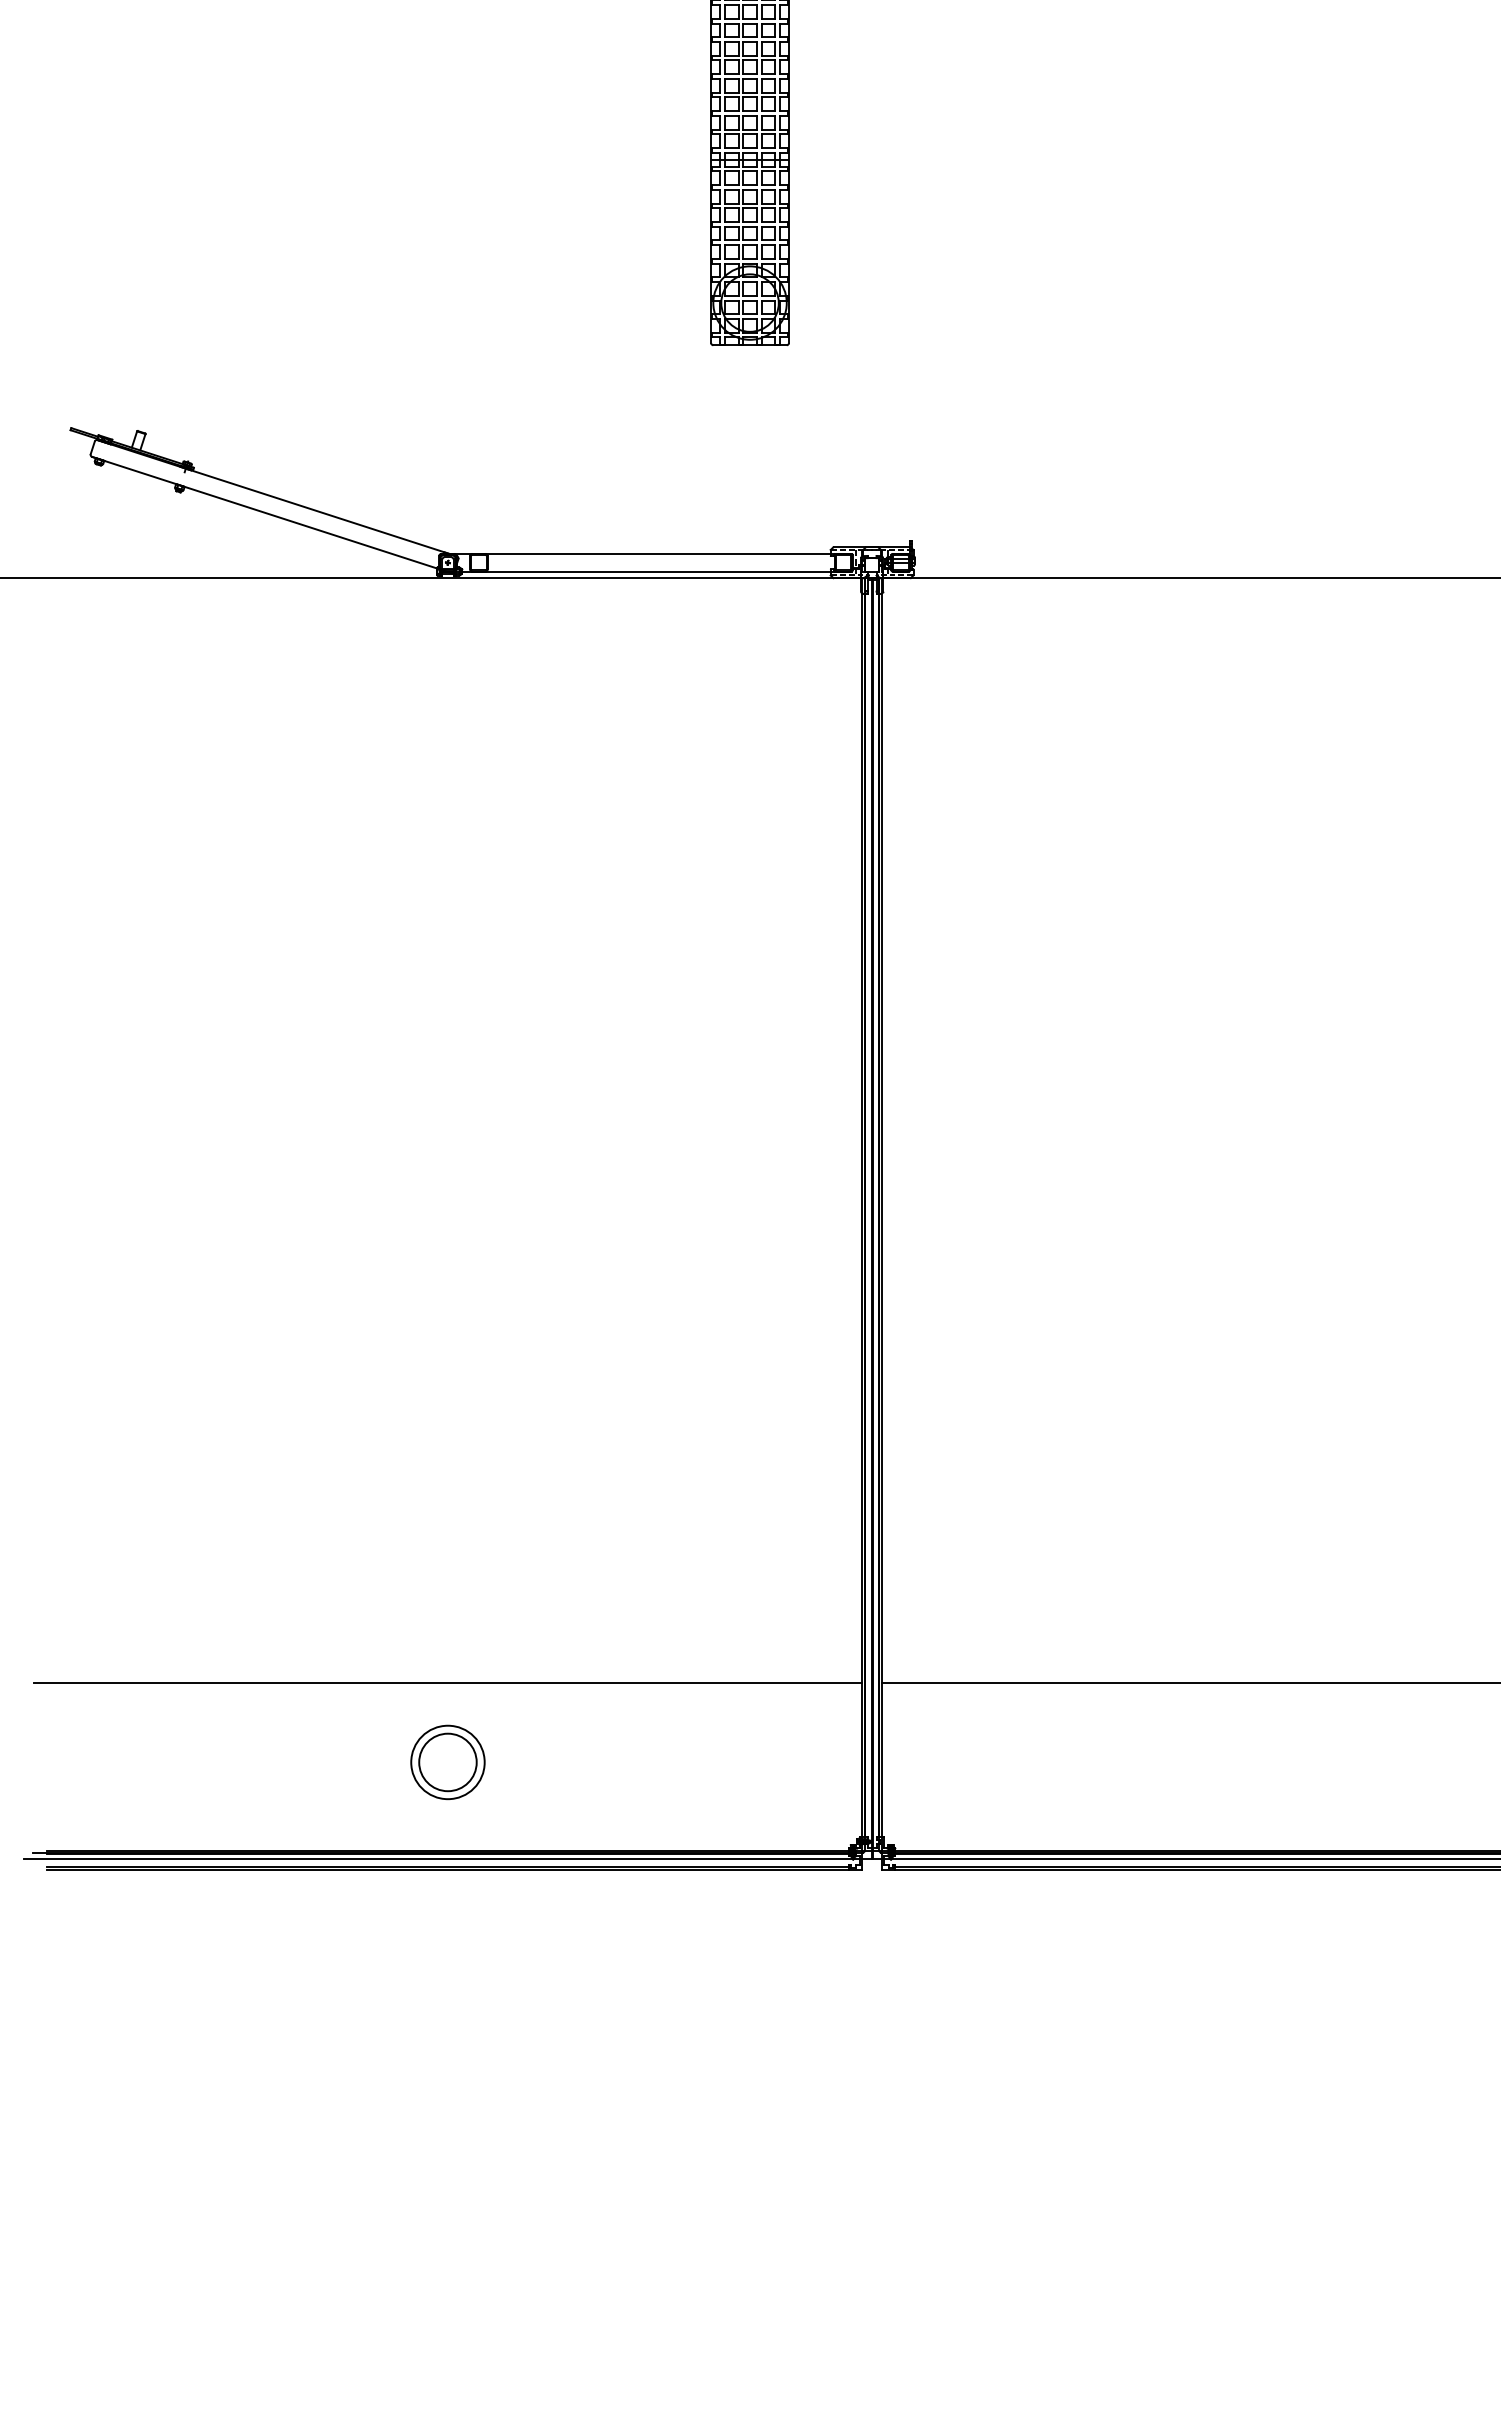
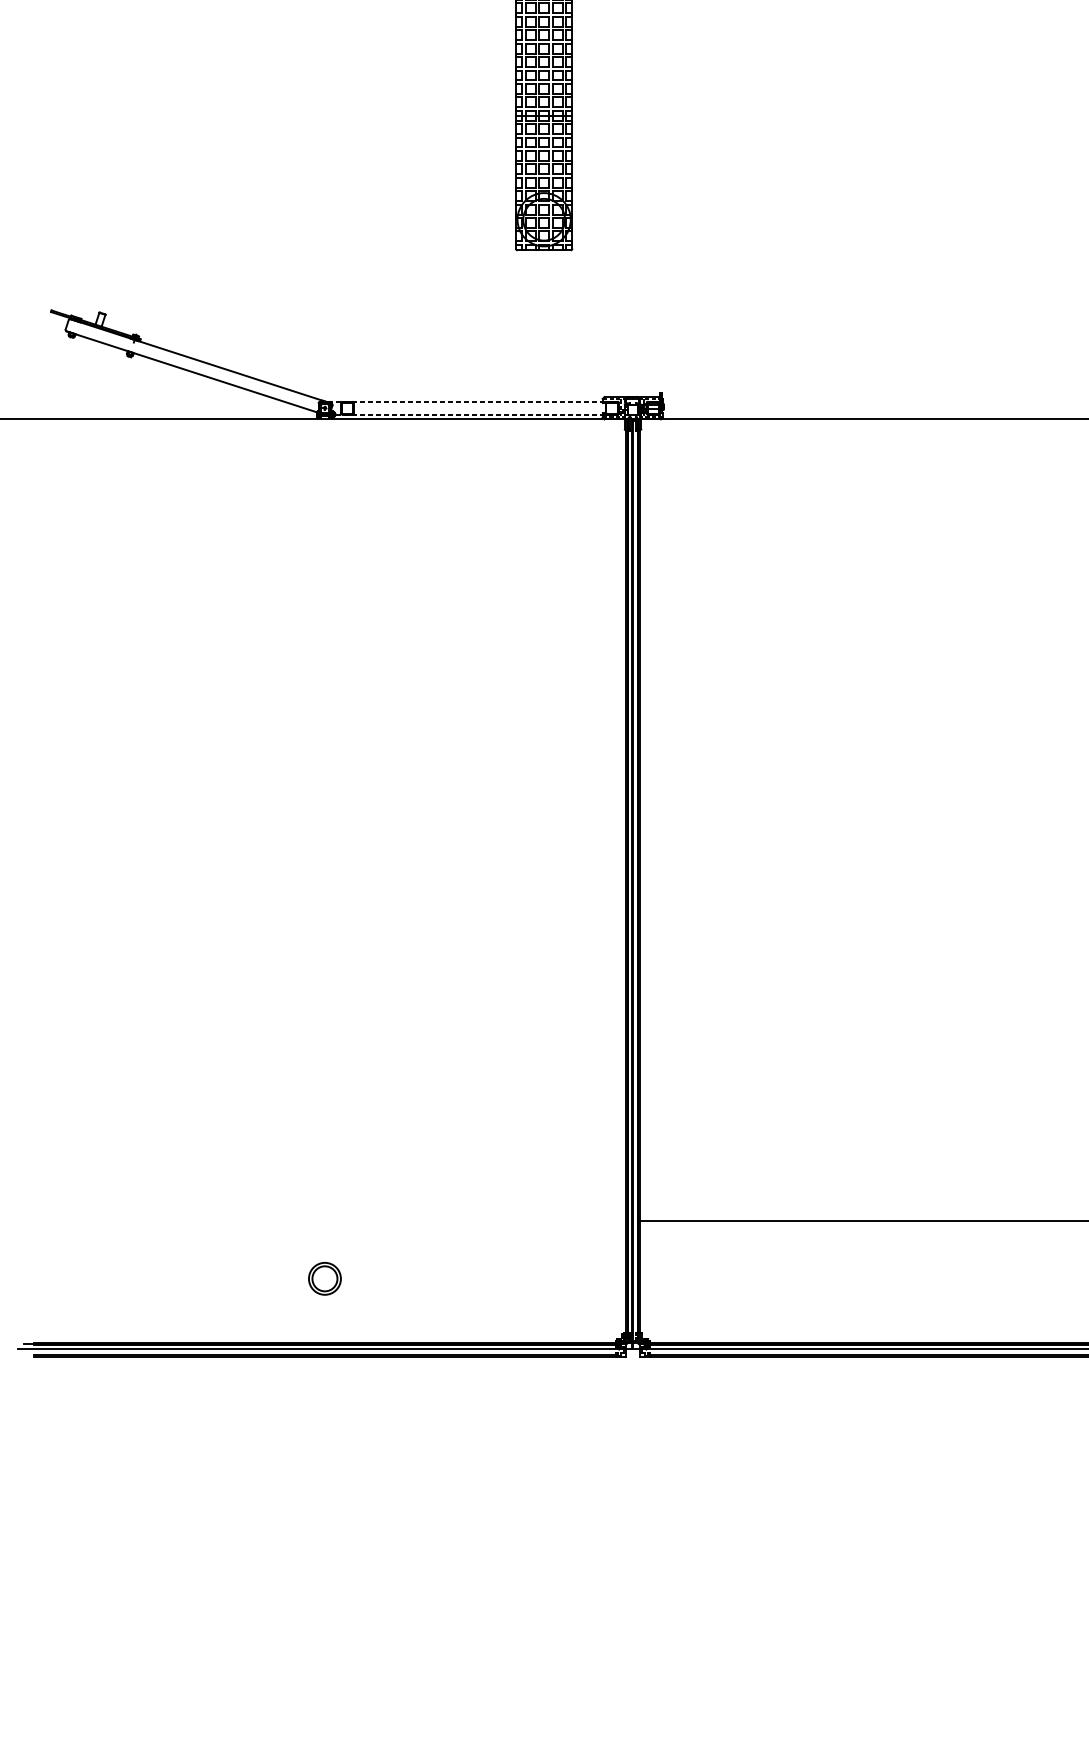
line: (646, 553) -> (469, 401), solid -> dashed
line: (646, 571) -> (469, 414), solid -> dashed
line: (447, 1682) -> (324, 1220), removed
part: (447, 1762) -> (324, 1278), size x0.6

